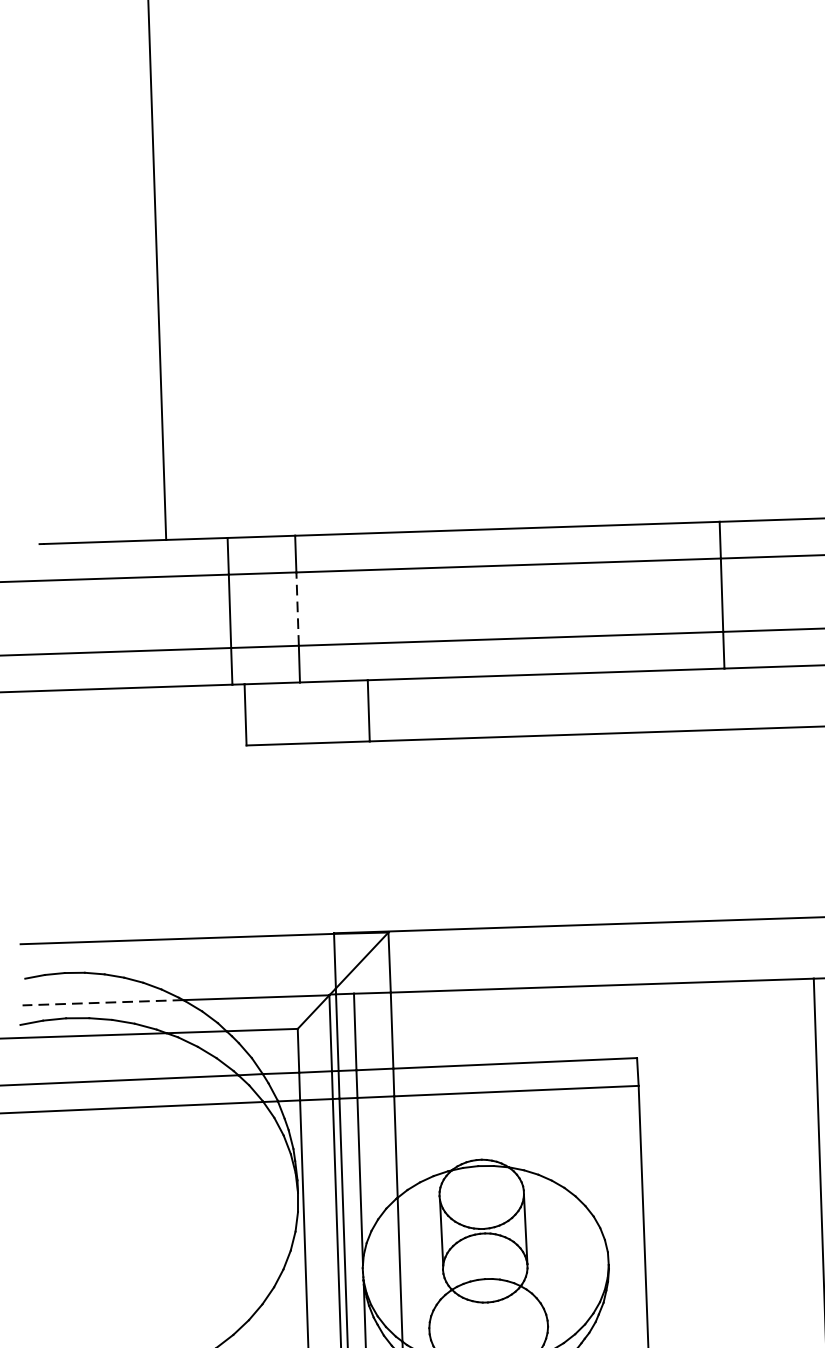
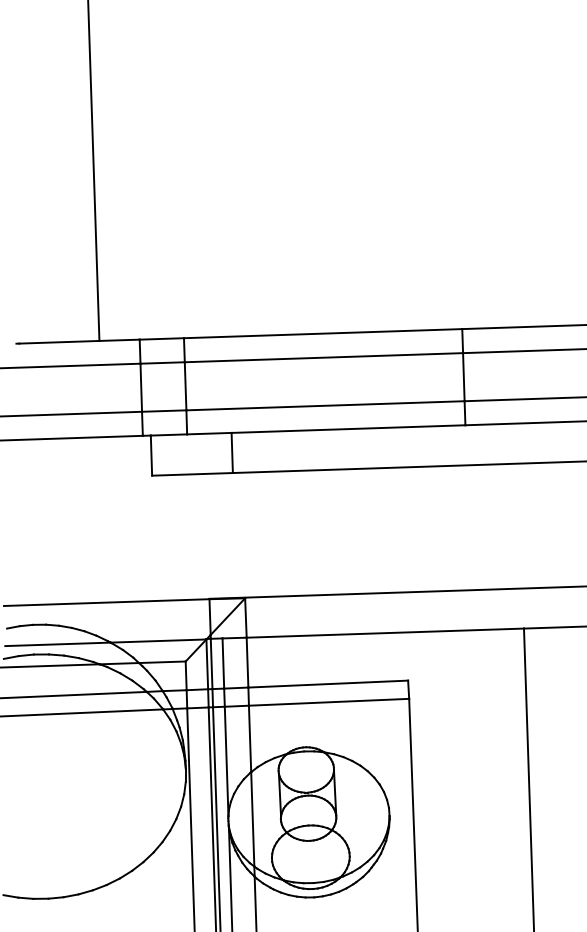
line: (297, 607) -> (185, 385), dashed -> solid
line: (102, 1002) -> (57, 644), dashed -> solid

